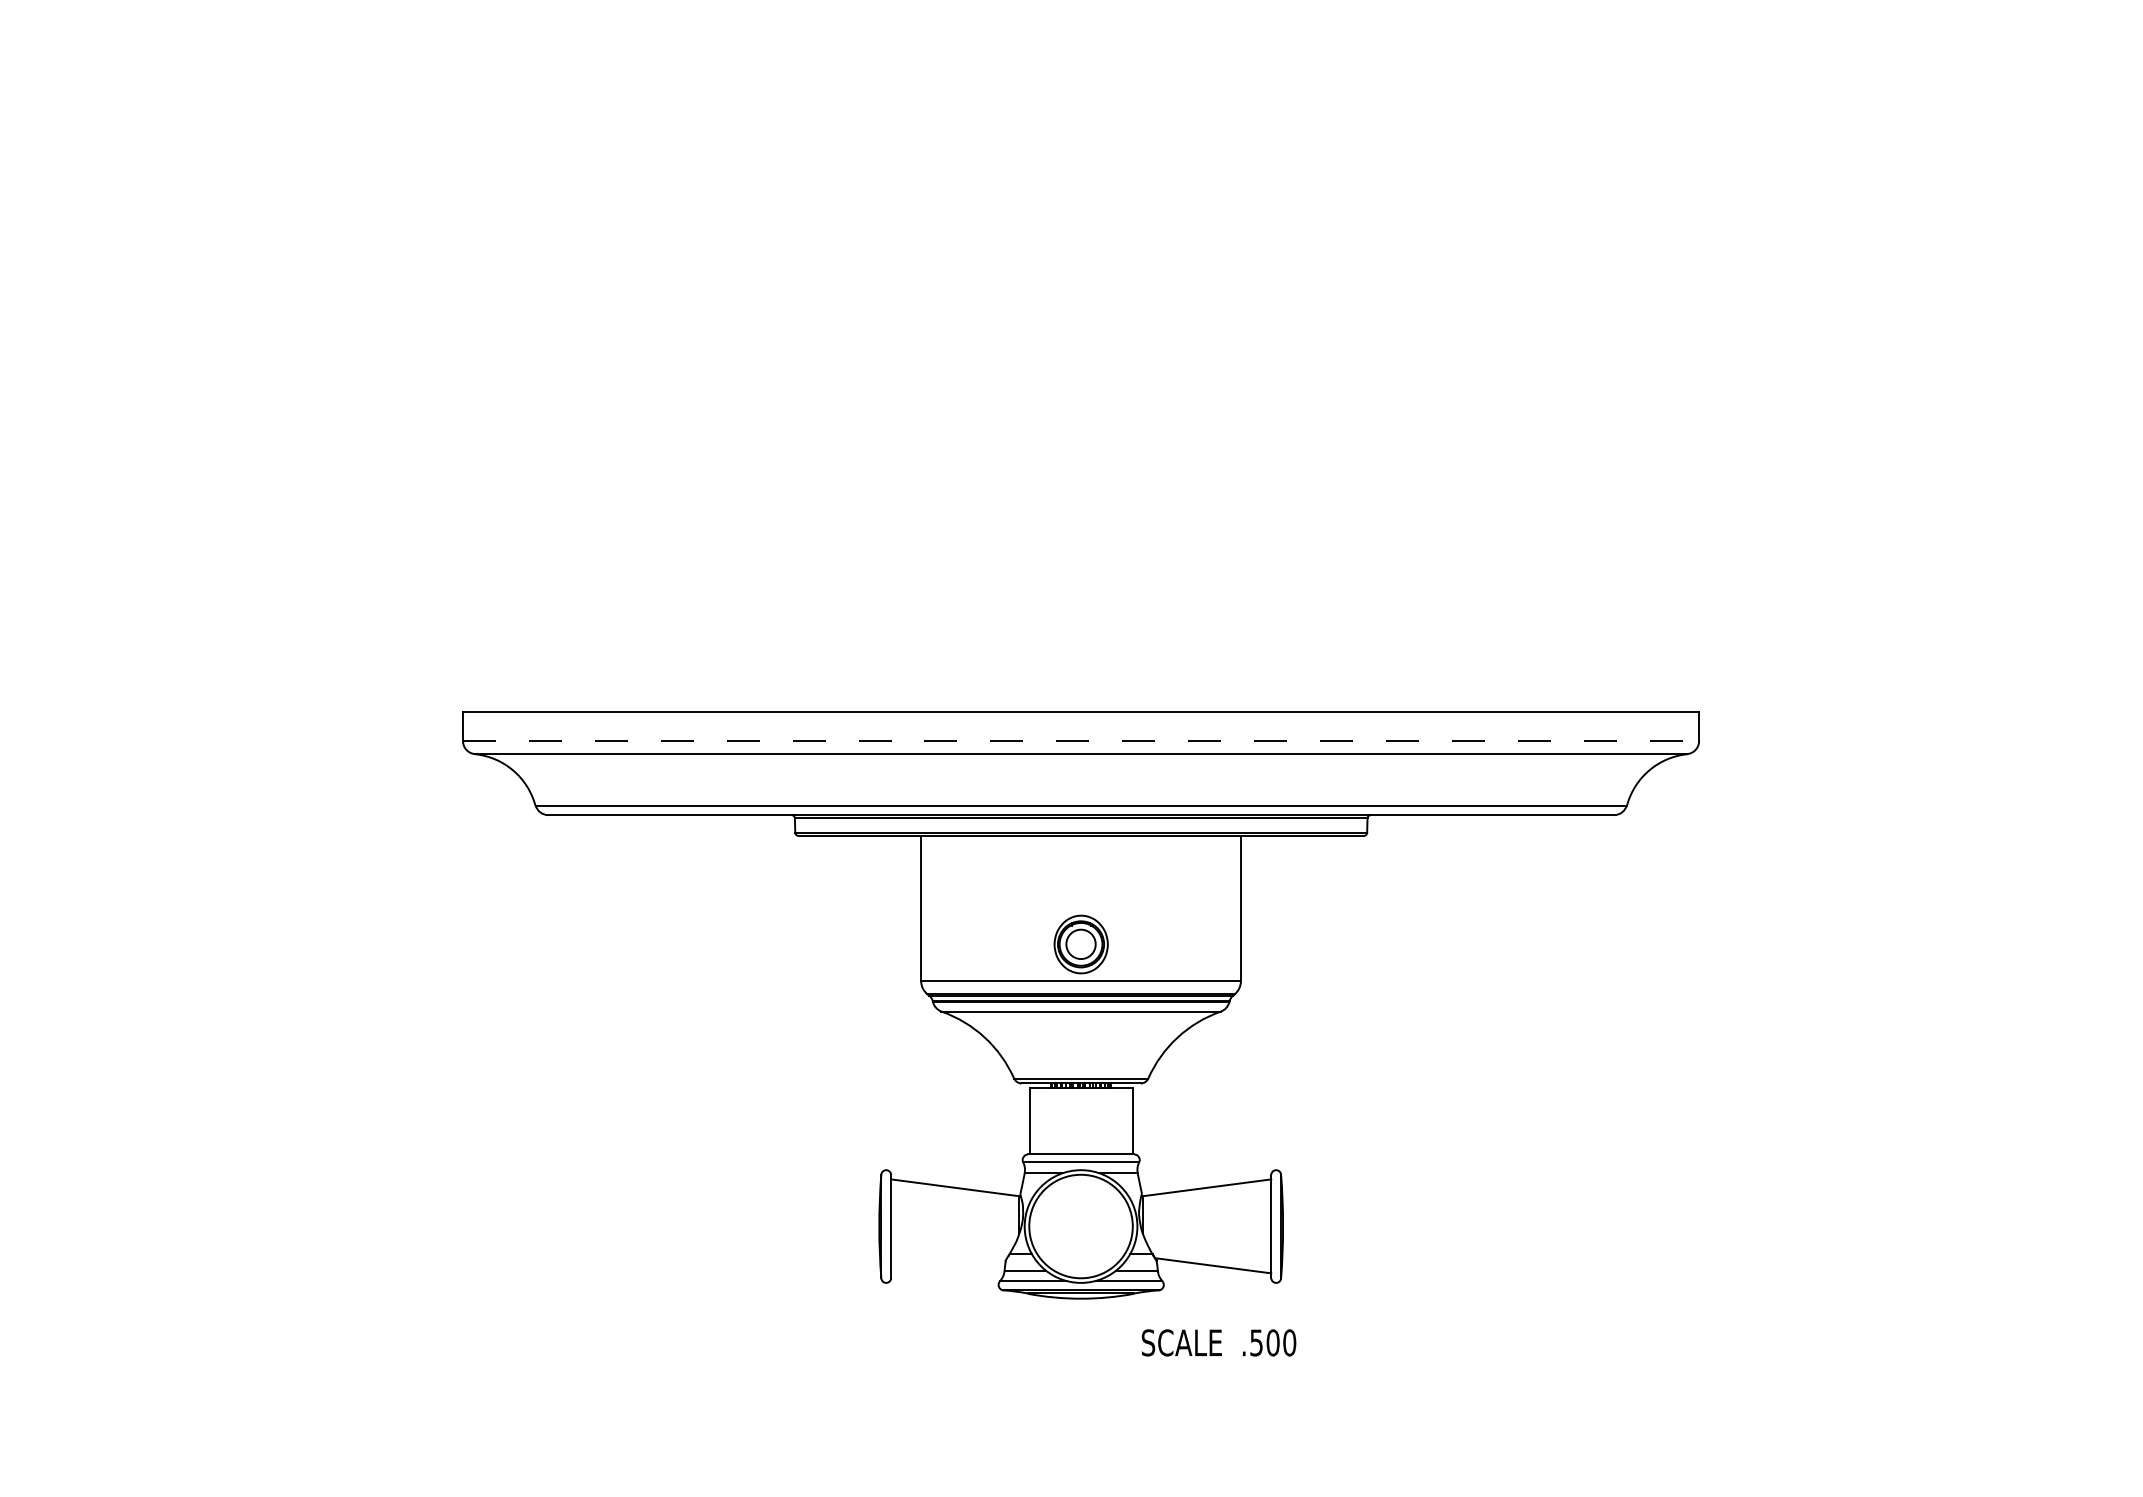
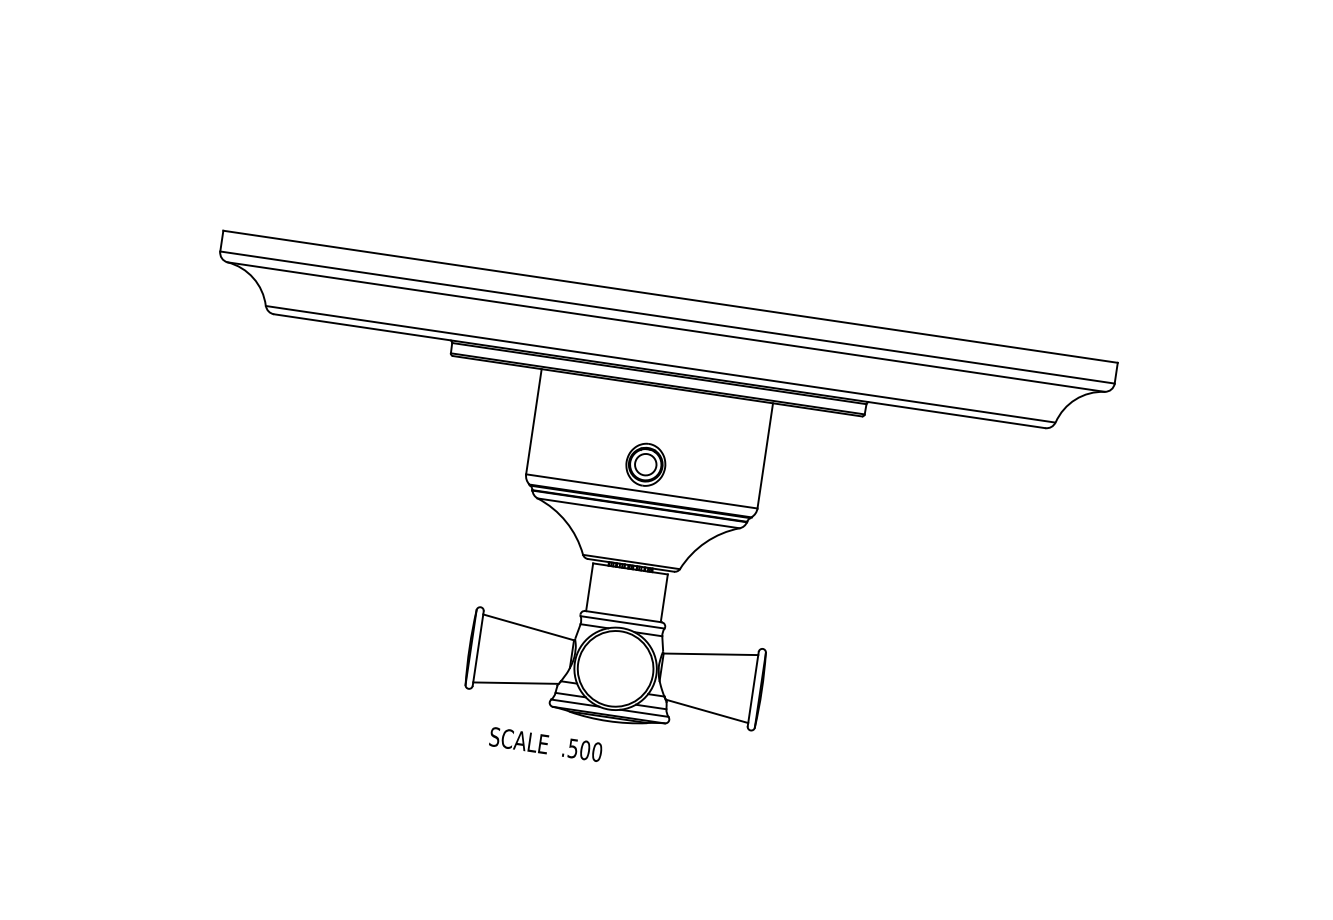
line: (1081, 740) -> (667, 317), dashed -> solid
line: (949, 1265) -> (516, 682), added
text: (1218, 1342) -> (545, 744), moved

